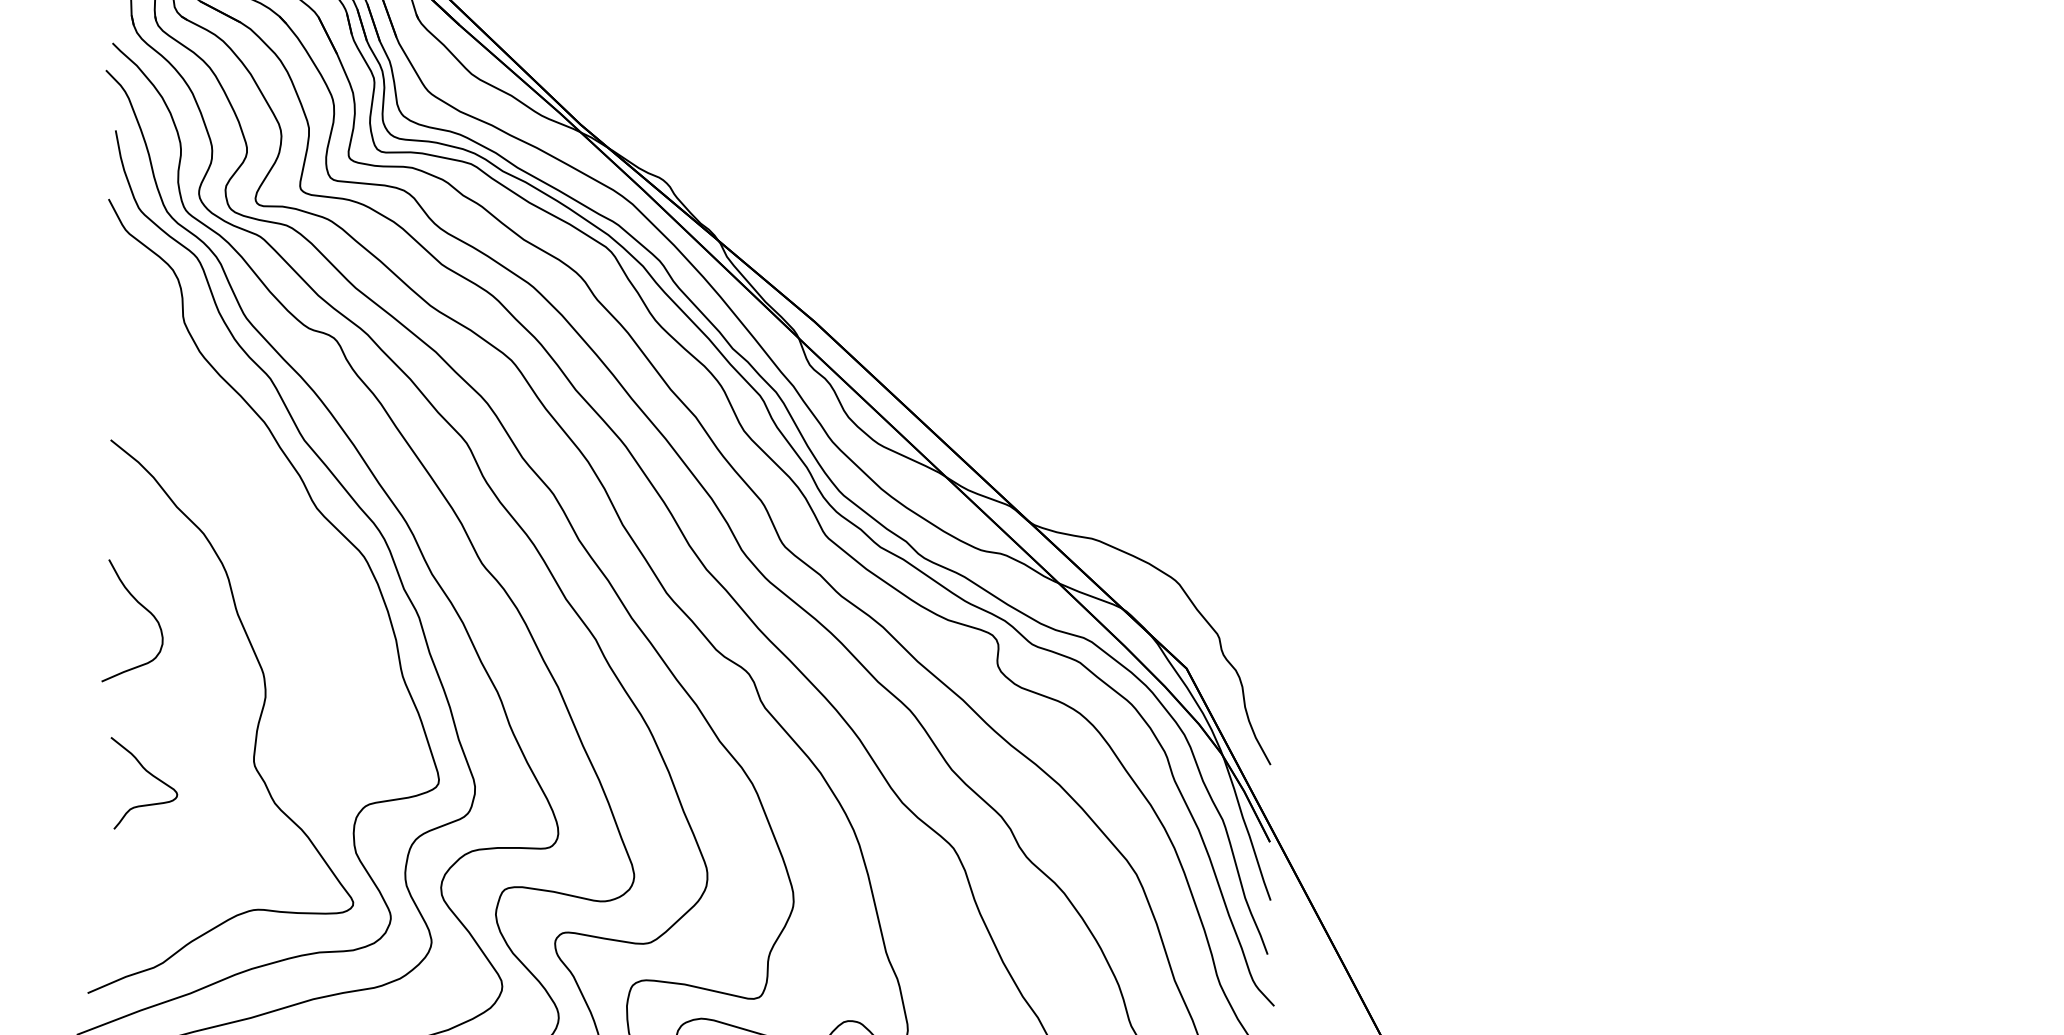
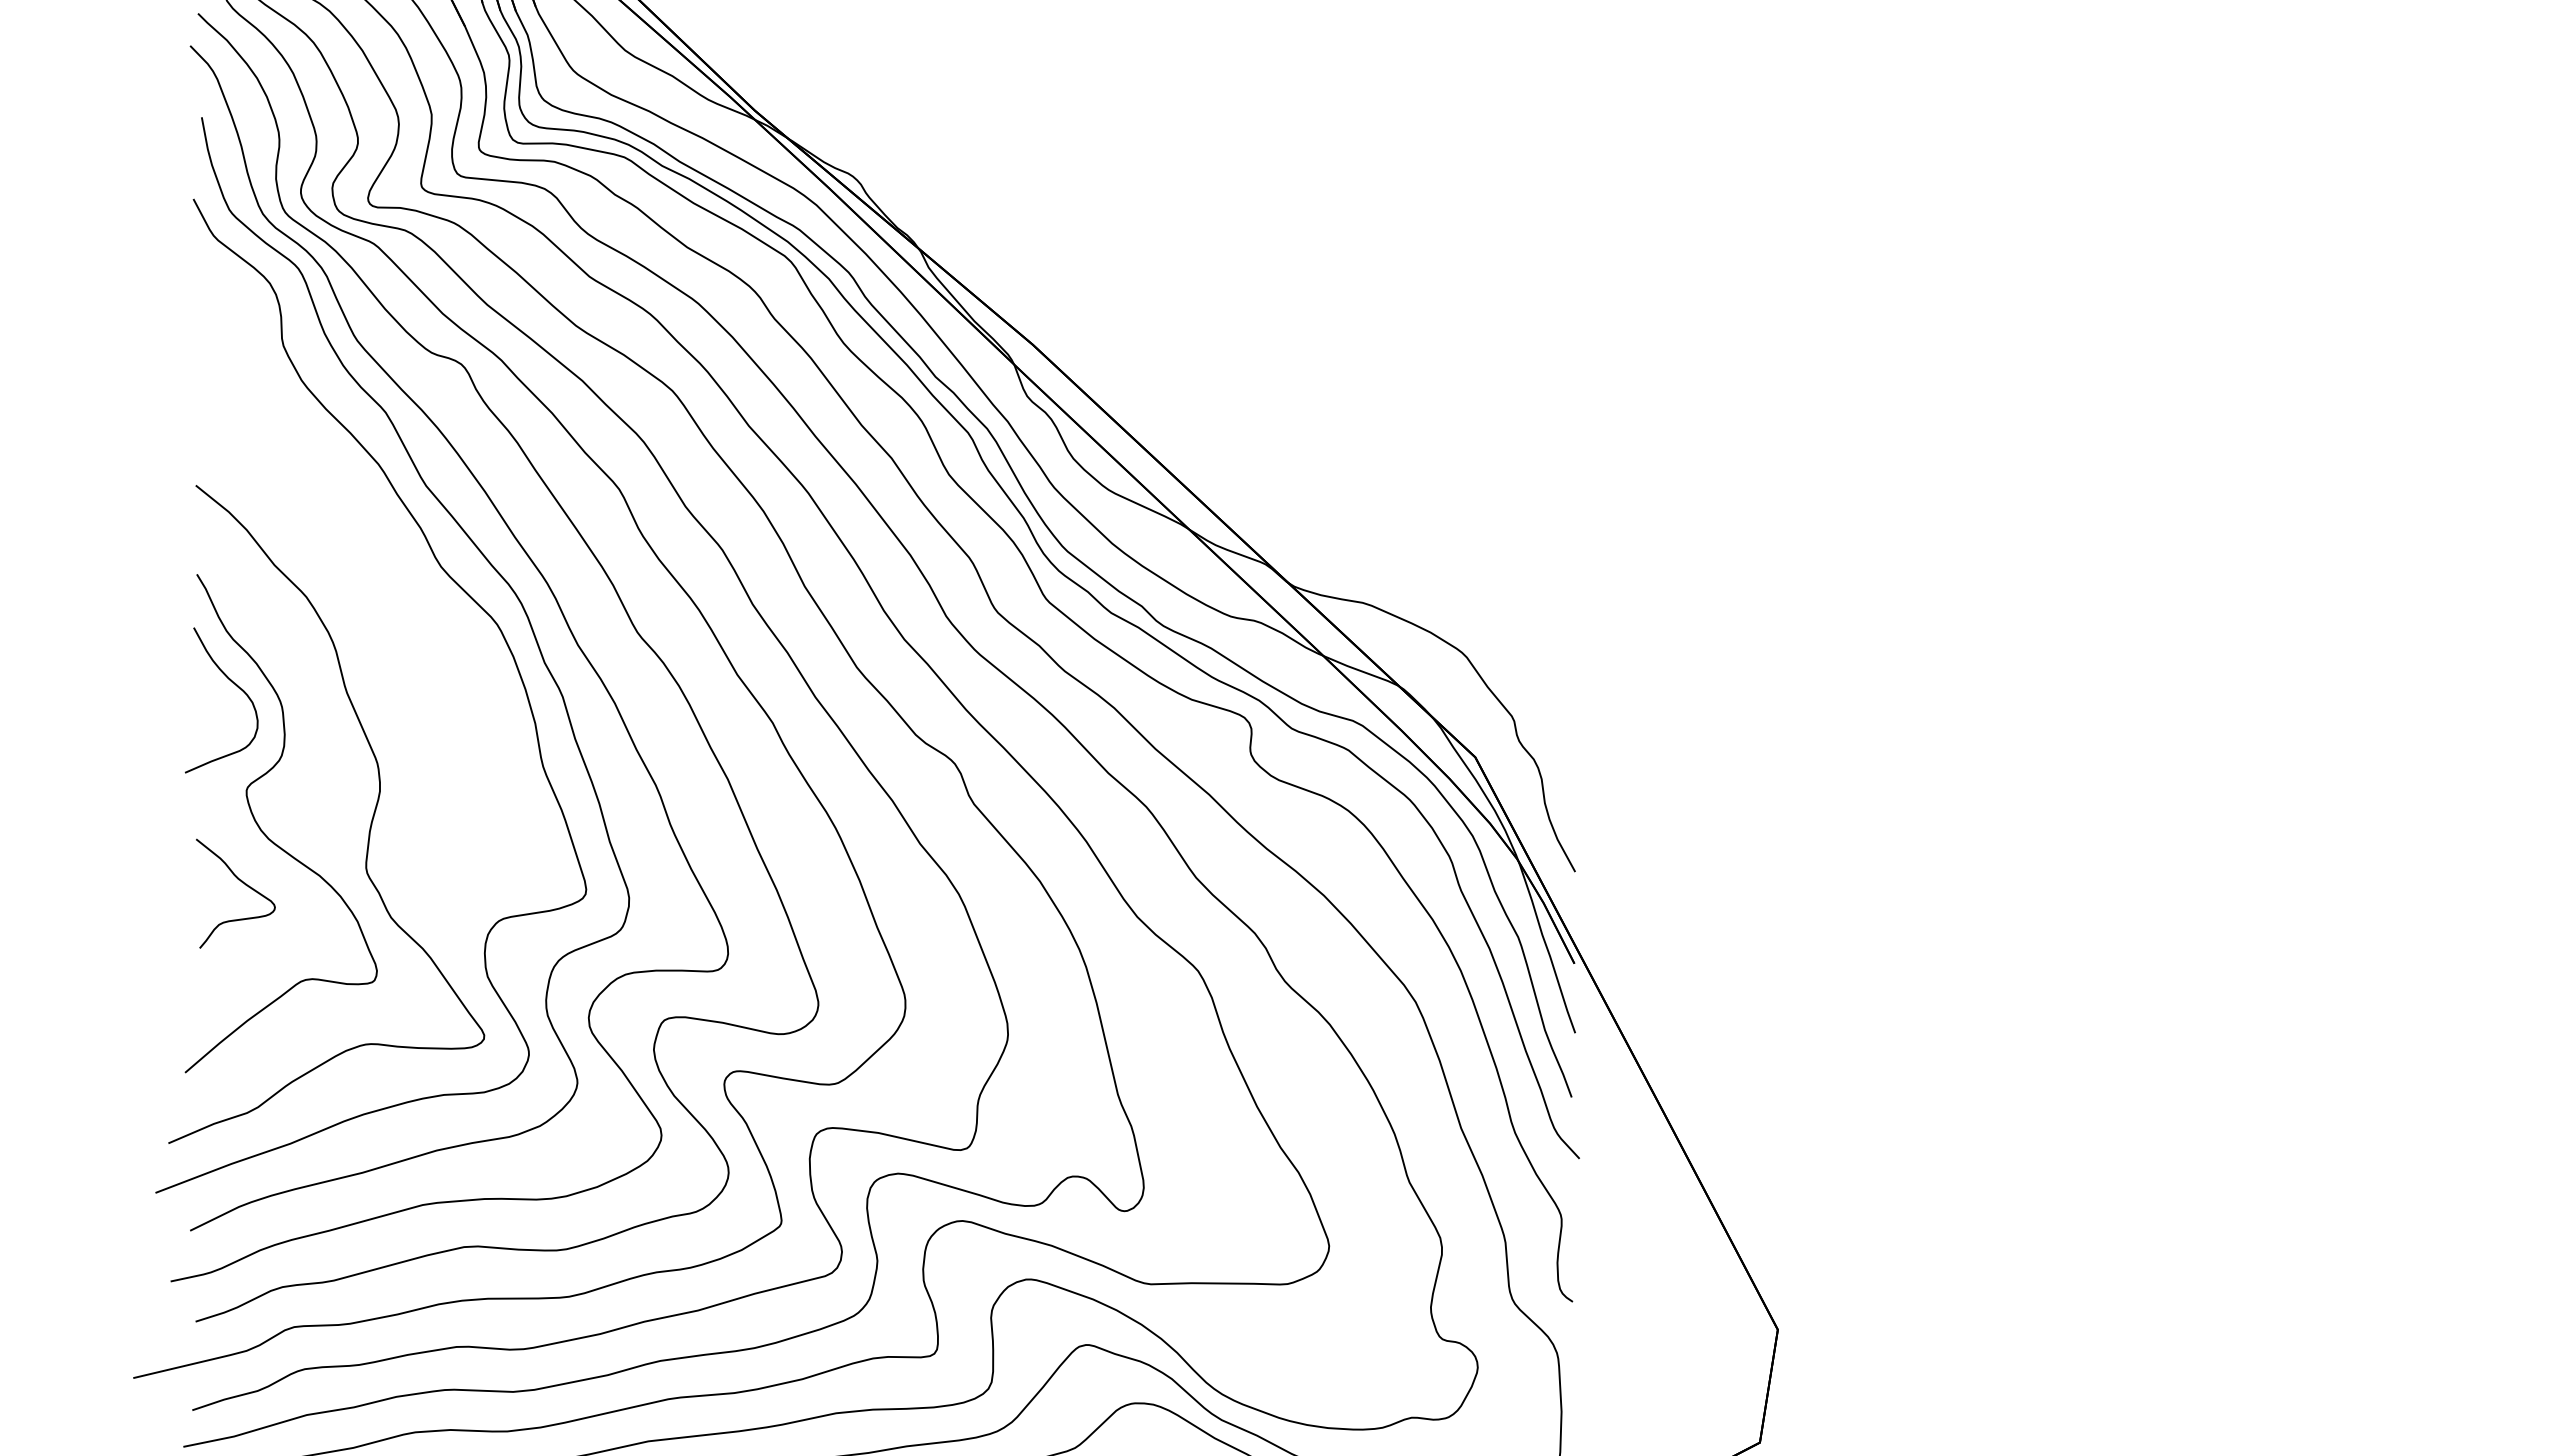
curve: (170, 733) -> (266, 834), added

